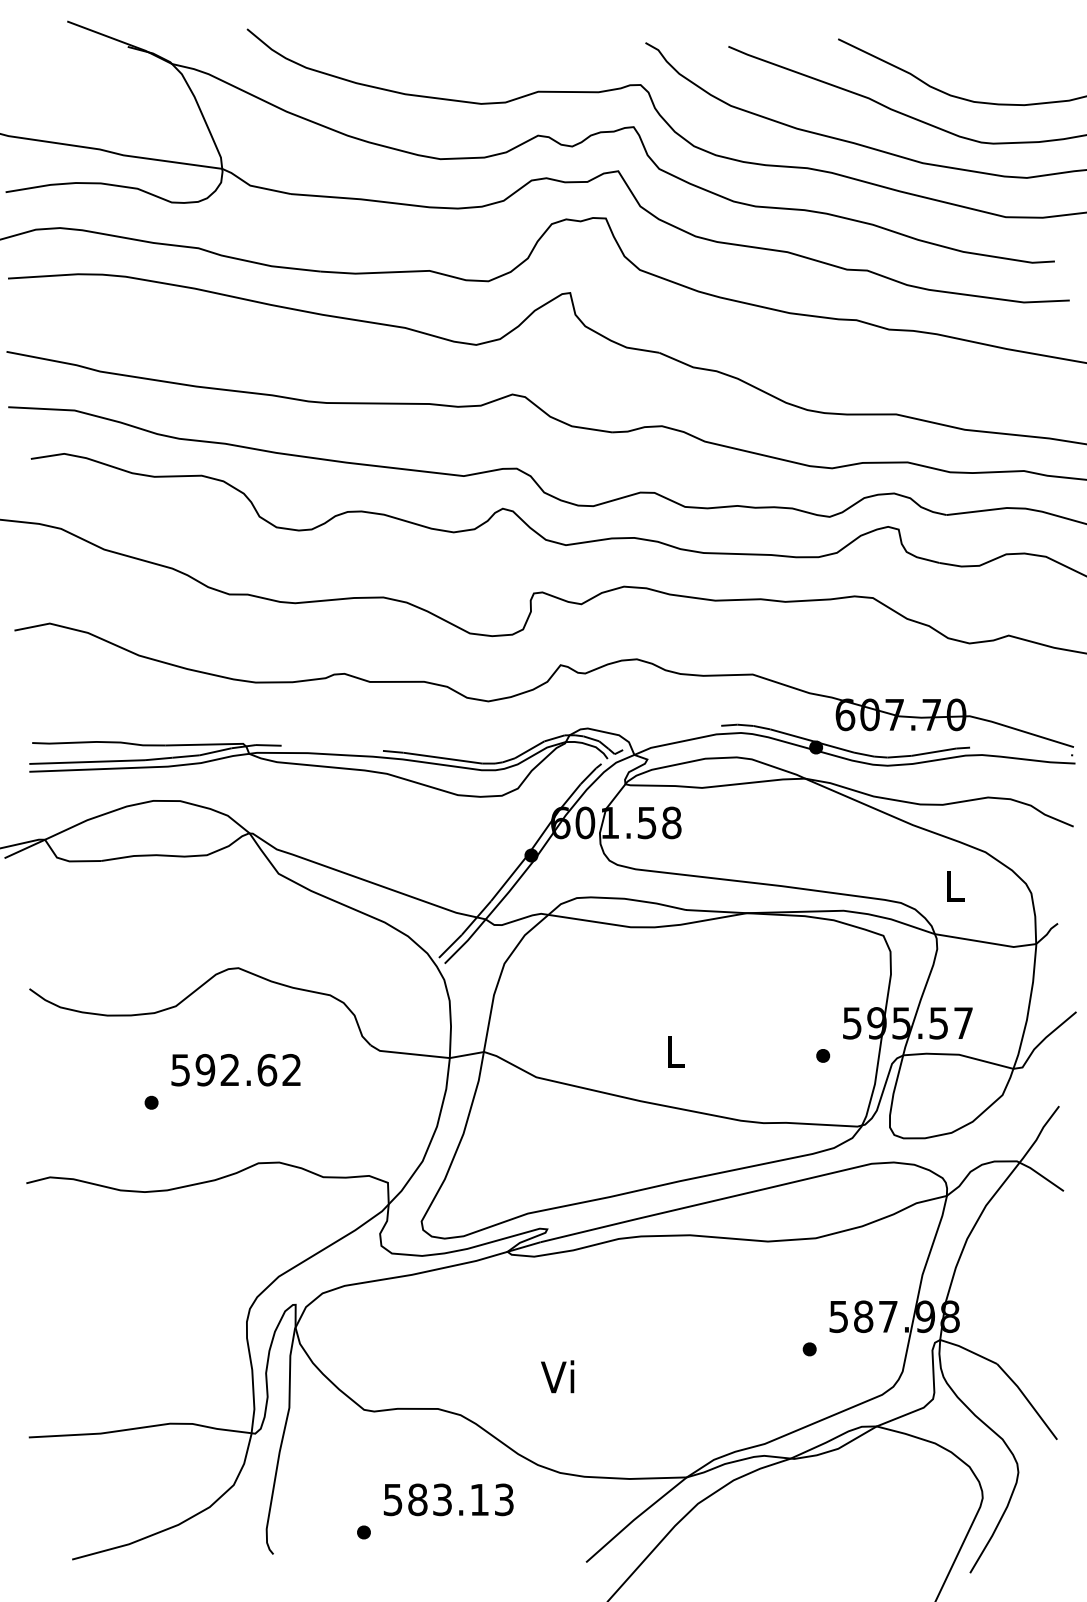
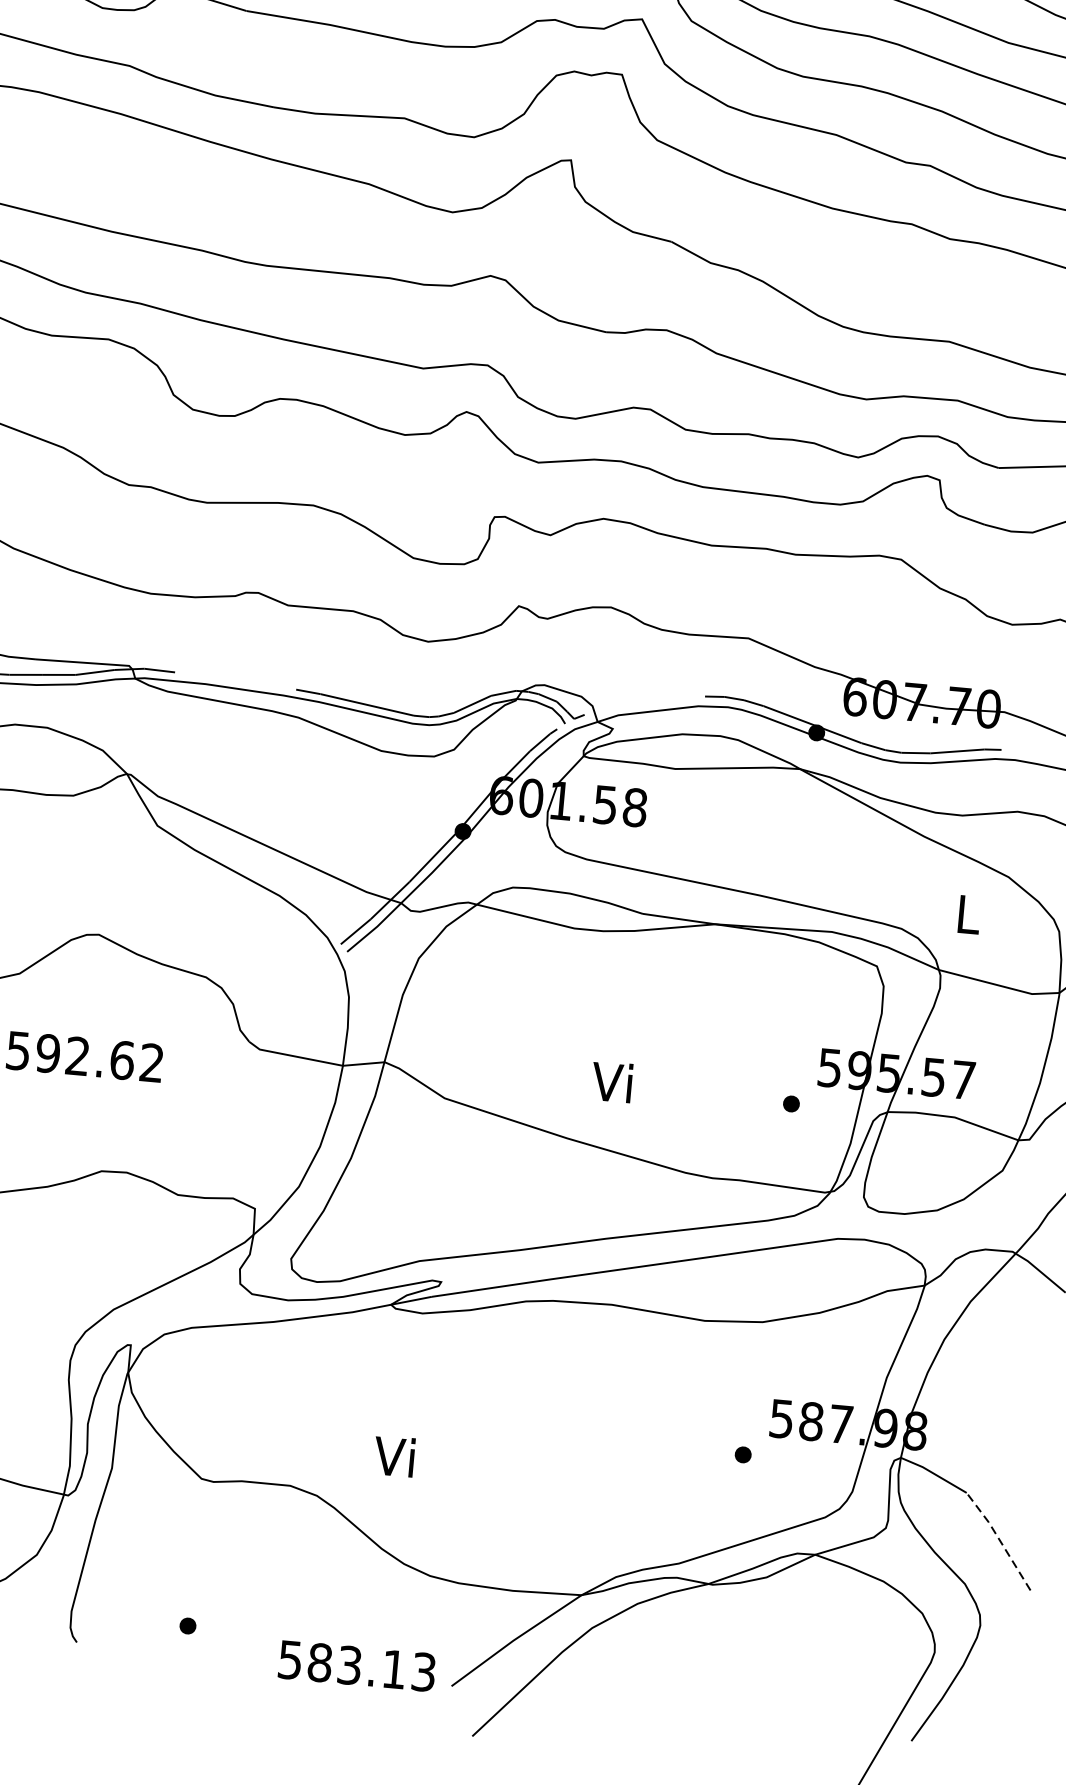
text: (672, 1050) -> (611, 1081), L -> Vi
text: (557, 1376) -> (394, 1455), moved
line: (1027, 1400) -> (999, 1540), solid -> dashed
text: (448, 1499) -> (356, 1665), moved

